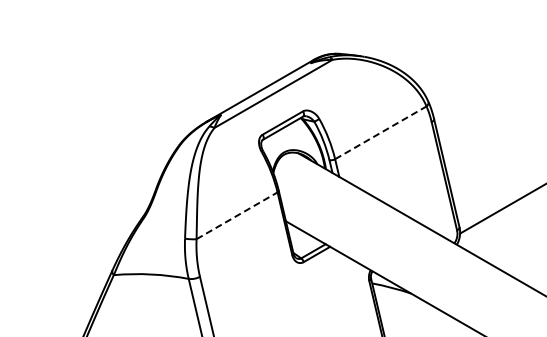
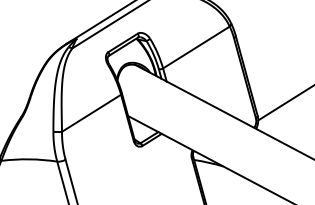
line: (380, 132) -> (196, 47), dashed -> solid
line: (237, 215) -> (91, 113), dashed -> solid

